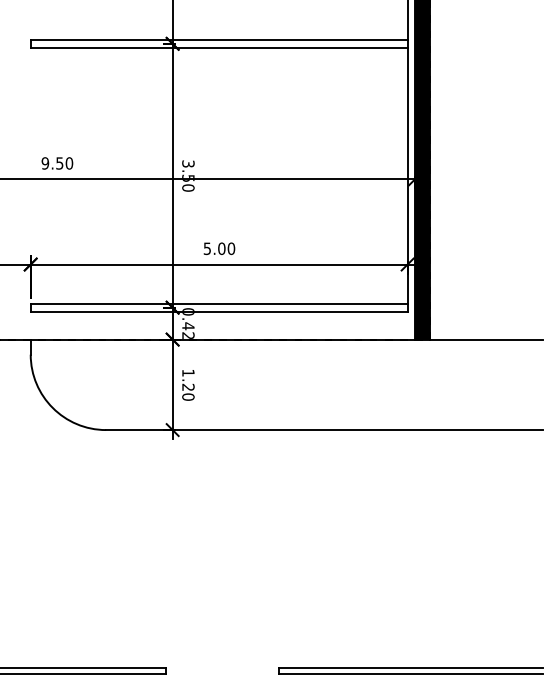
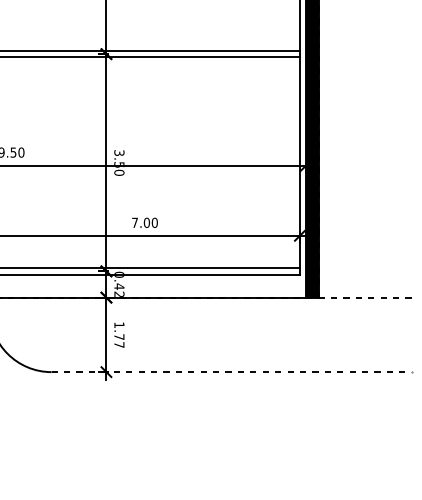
text: (206, 248) -> (134, 222), 5.00 -> 7.00
line: (486, 339) -> (364, 297), solid -> dashed
text: (188, 391) -> (119, 340), 1.20 -> 1.77
line: (324, 430) -> (231, 372), solid -> dashed

